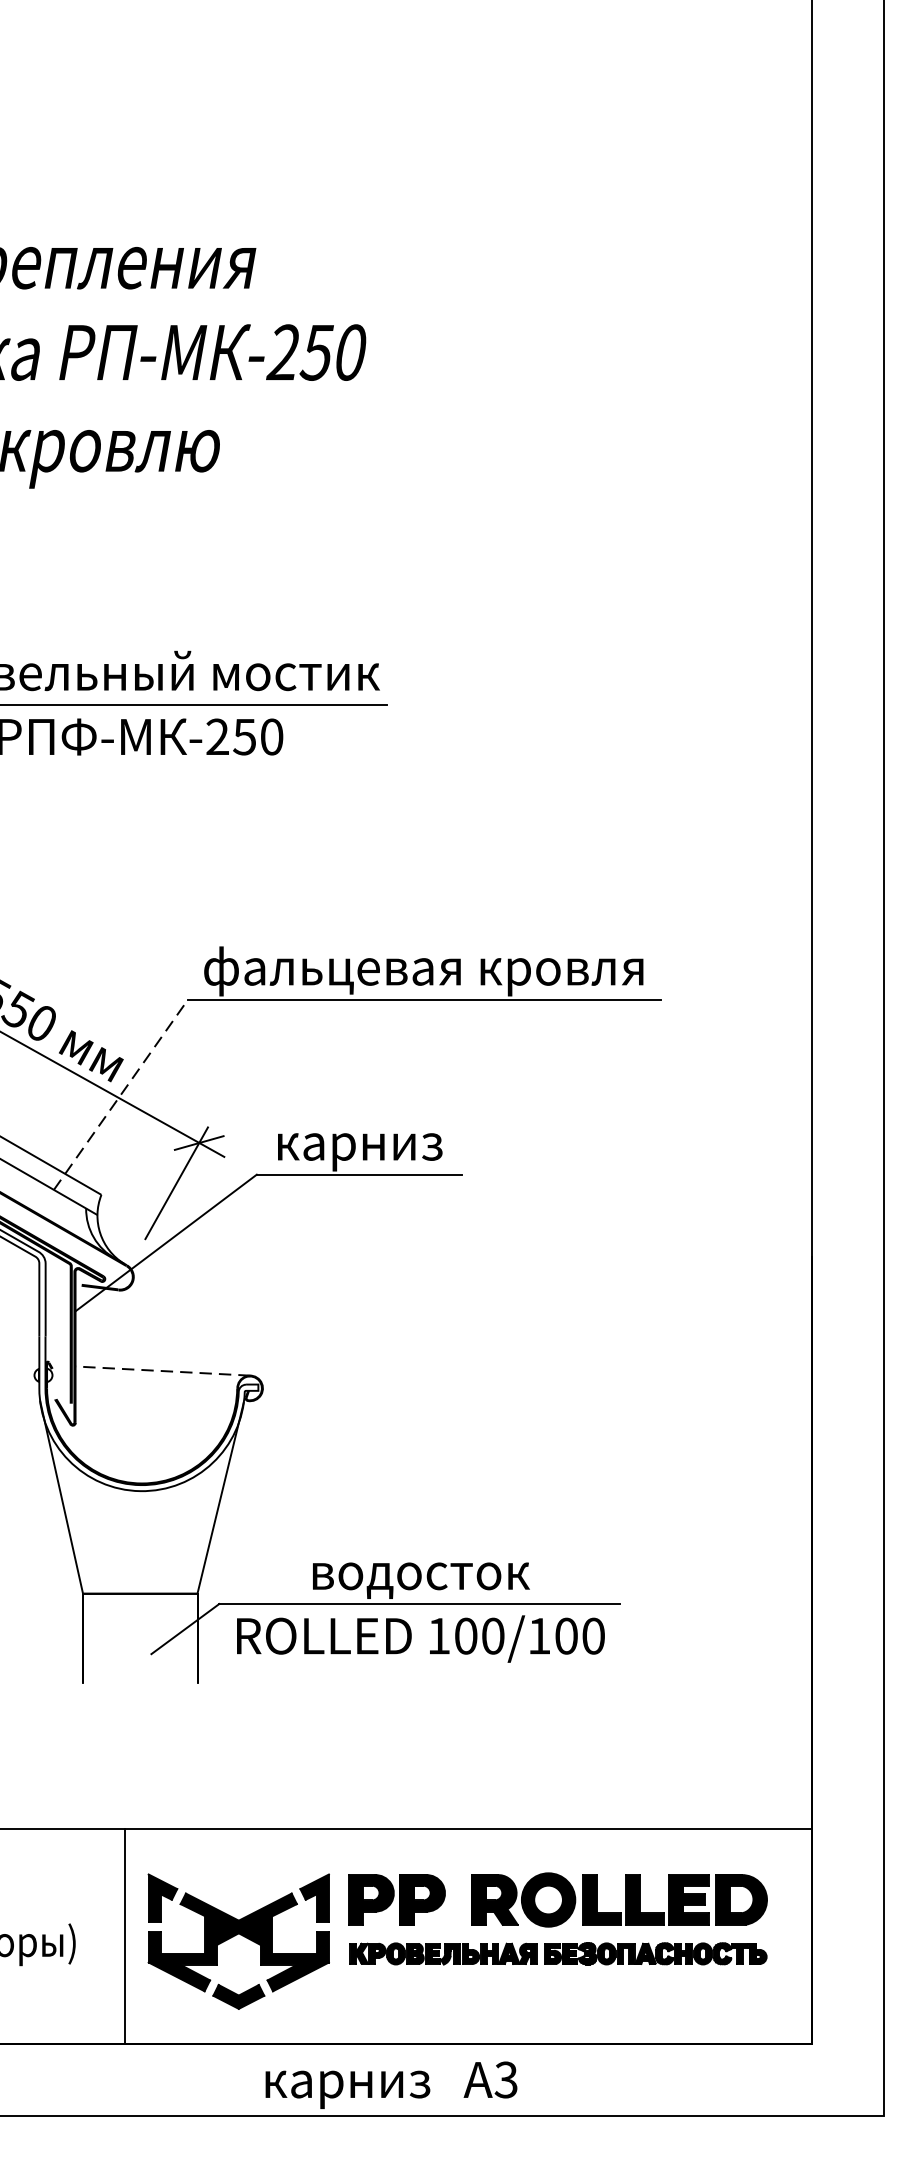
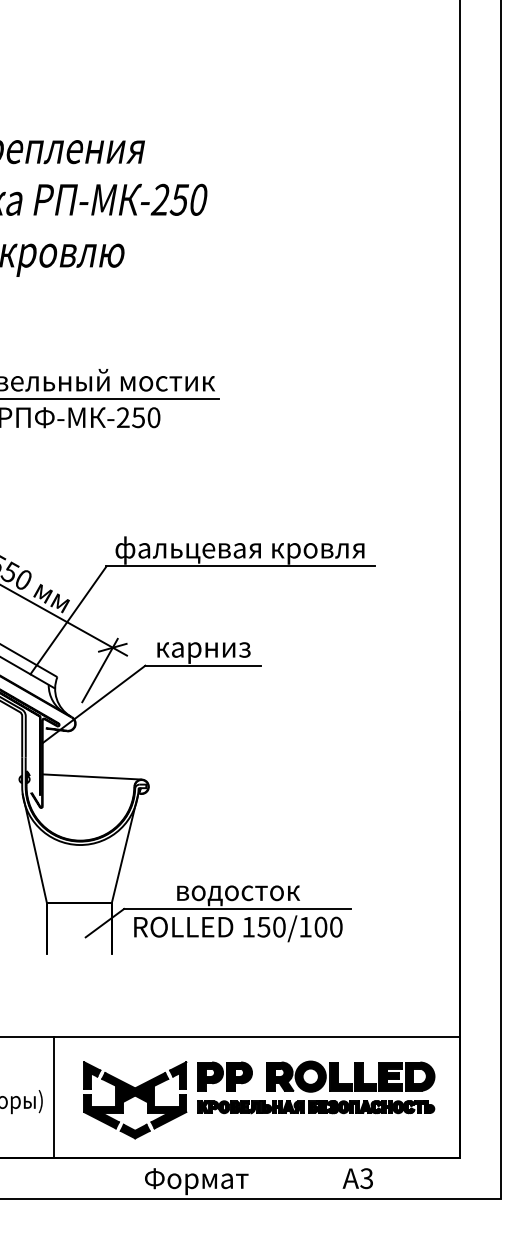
line: (121, 1094) -> (68, 620), dashed -> solid
line: (163, 1370) -> (92, 776), dashed -> solid
text: (465, 1634) -> (263, 926), 100/100 -> 150/100
line: (124, 1936) -> (54, 1097), moved
text: (489, 2079) -> (357, 1178), moved
text: (346, 2085) -> (196, 1181), карниз -> Формат

